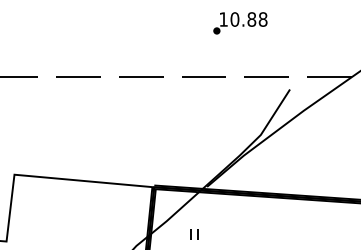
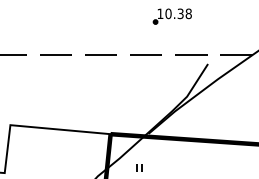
text: (251, 19) -> (180, 13), 10.88 -> 10.38

